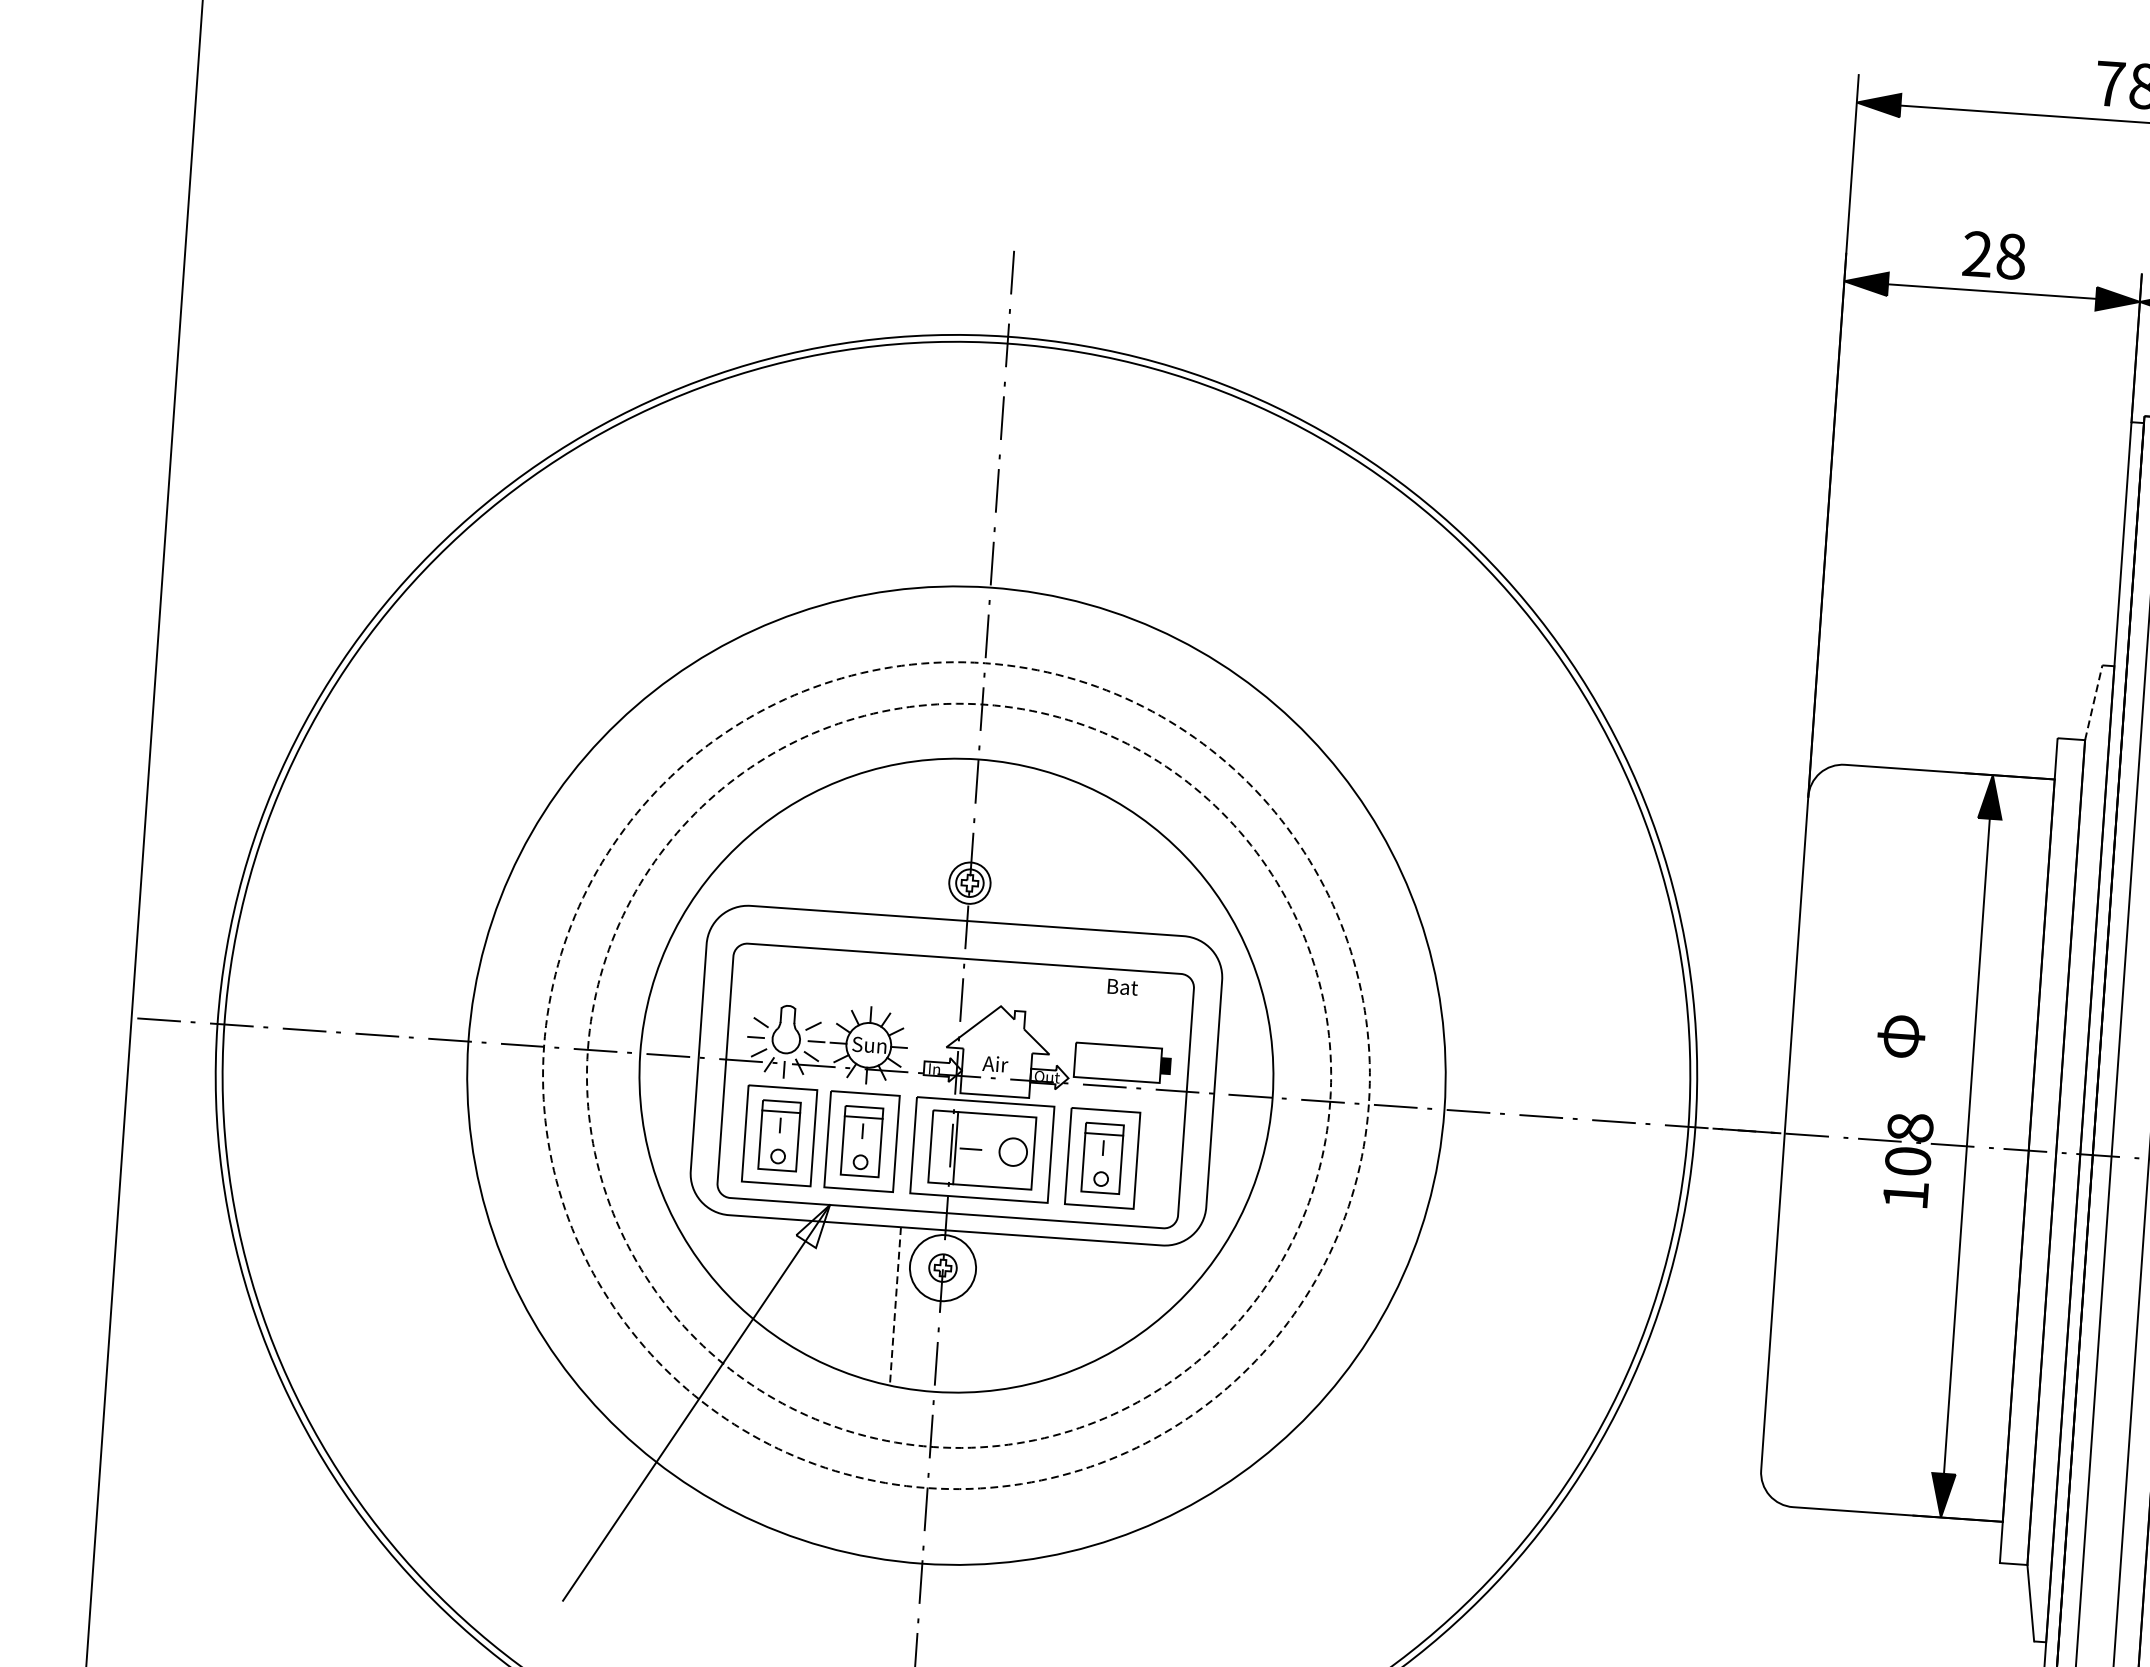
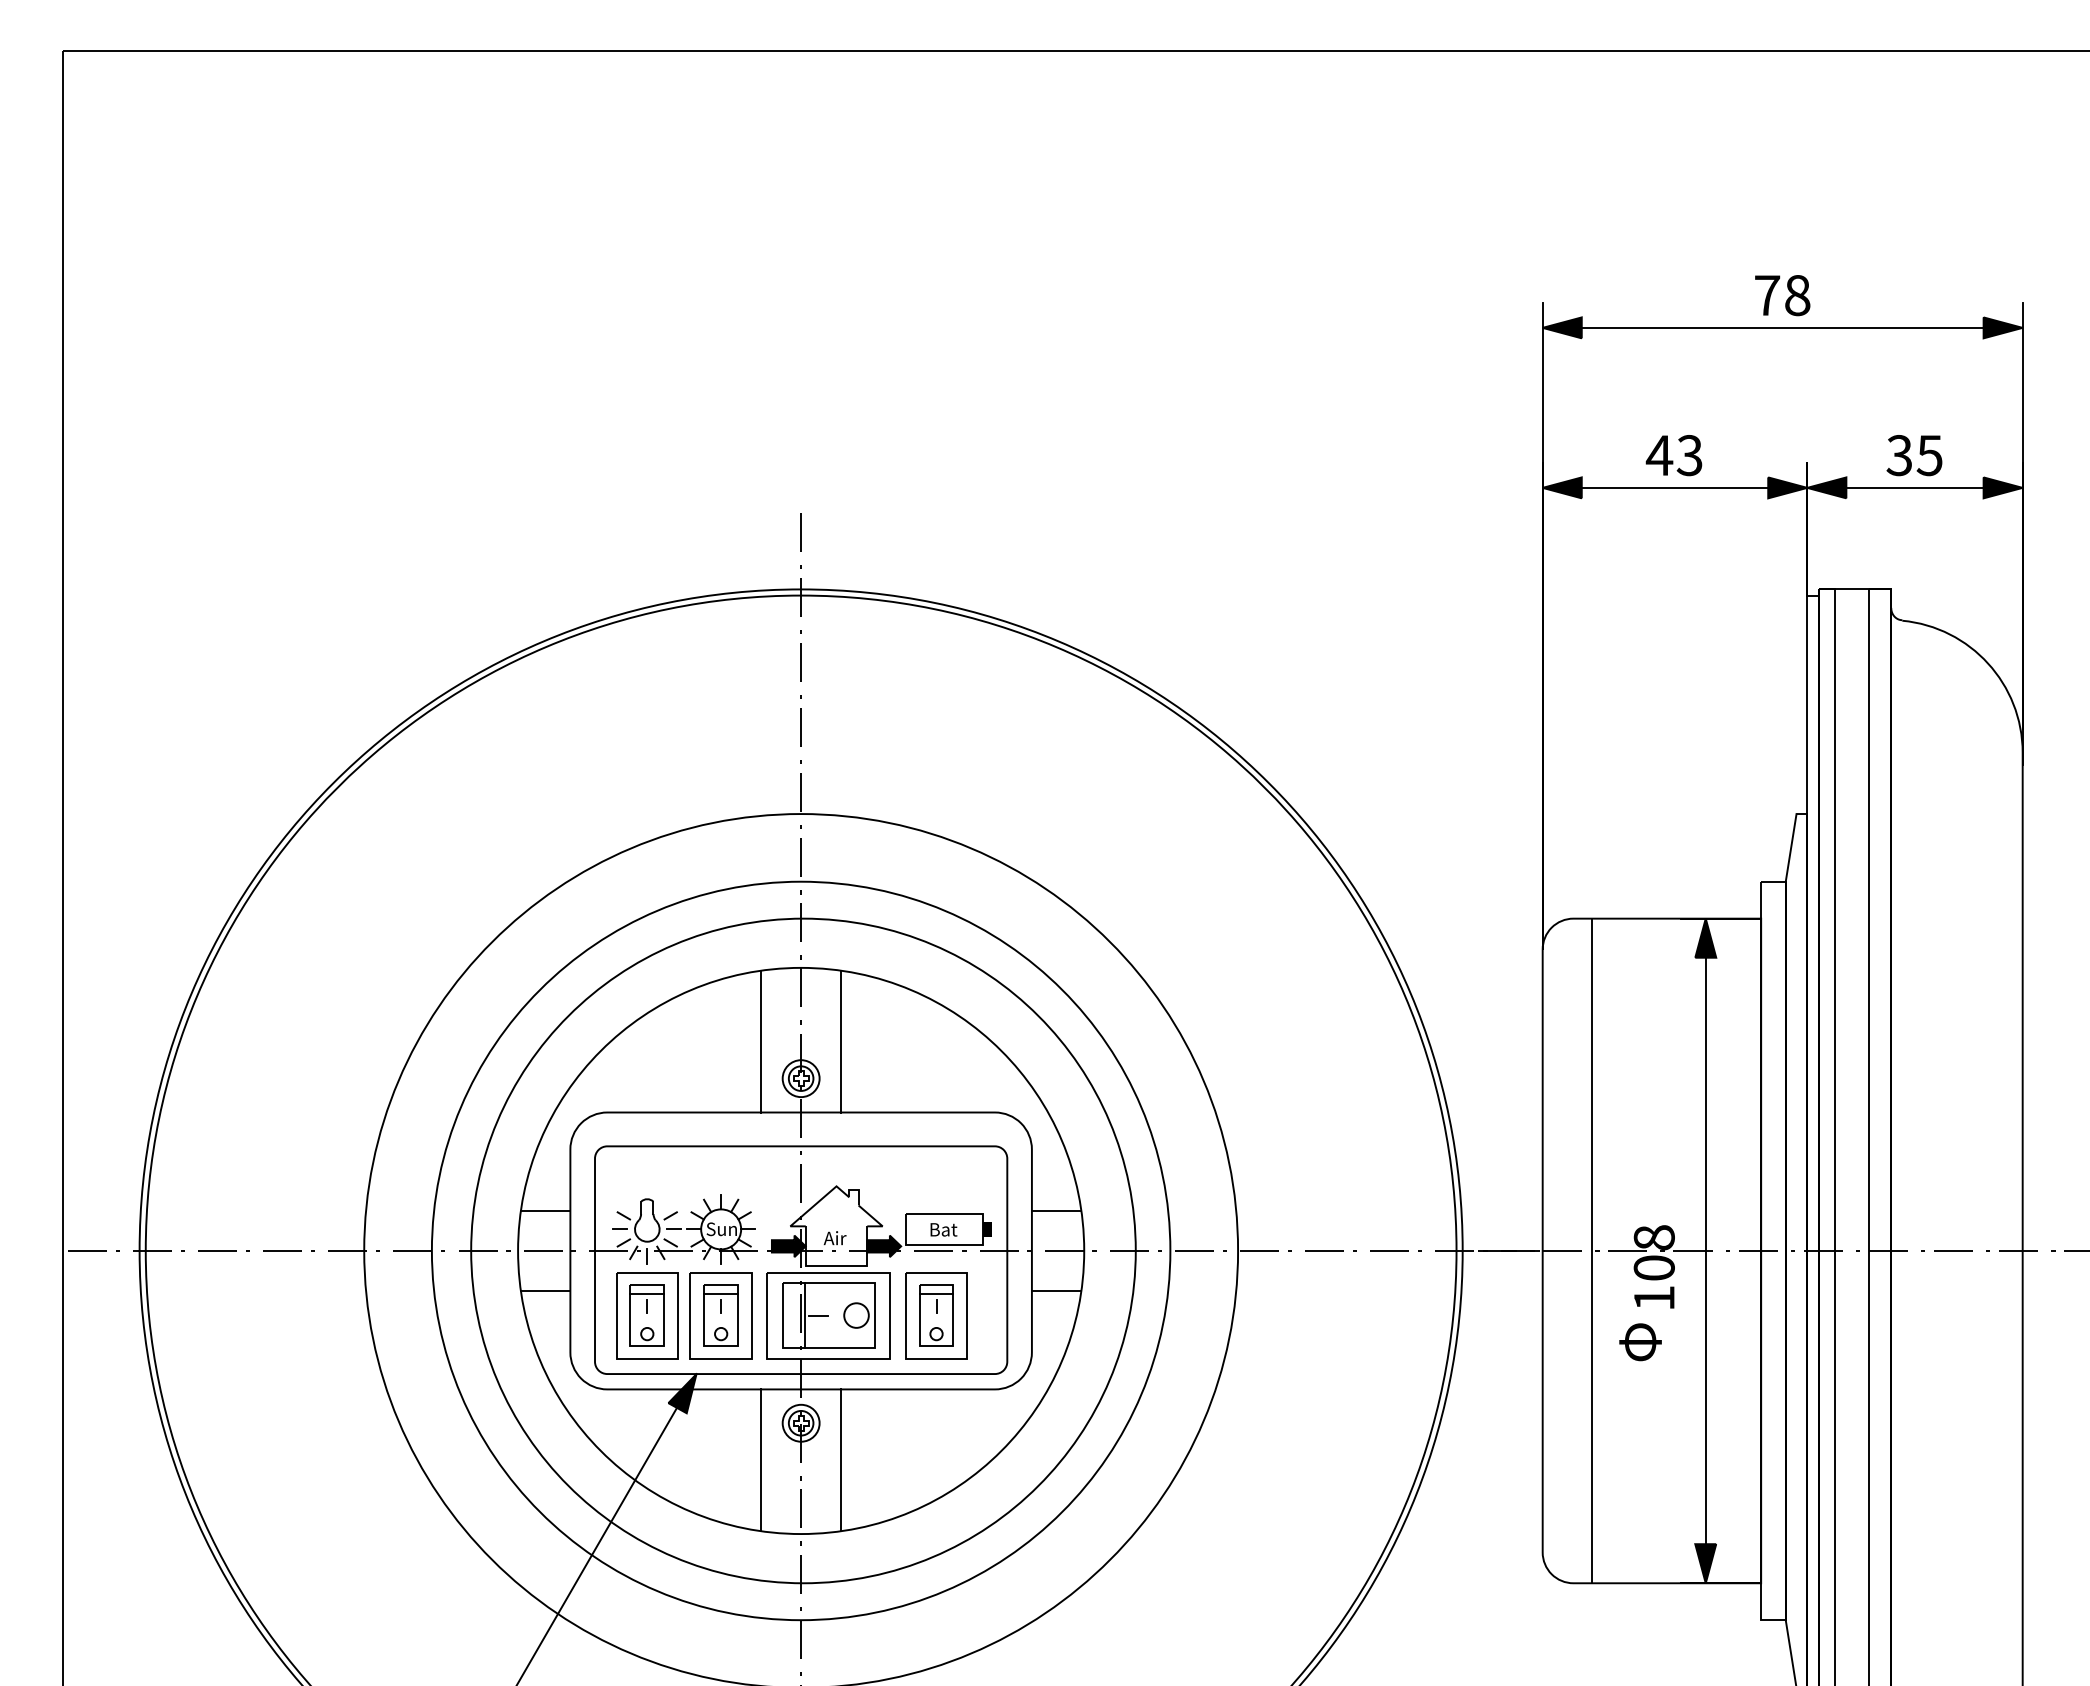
text: (1992, 255) -> (1673, 455), 28 -> 43
line: (2094, 702) -> (1791, 847), dashed -> solid
line: (928, 838) -> (761, 1041), added
line: (1017, 844) -> (841, 1041), added
text: (1122, 986) -> (943, 1229), moved
line: (674, 1010) -> (545, 1210), added
text: (1901, 1036) -> (1640, 1342), moved
line: (1244, 1050) -> (1056, 1210), added
fill: (942, 1069) -> (788, 1246), added
circle: (955, 1075) -> (800, 1250), dashed -> solid
circle: (959, 1075) -> (803, 1250), dashed -> solid
fill: (1049, 1077) -> (884, 1246), added
line: (667, 1099) -> (545, 1290), added
line: (1839, 1136) -> (1591, 1250), added
line: (1238, 1139) -> (1056, 1290), added
fill: (812, 1225) -> (682, 1393), added
circle: (942, 1267) -> (800, 1422), size x0.62
line: (895, 1306) -> (761, 1460), dashed -> solid
line: (985, 1312) -> (841, 1460), added

